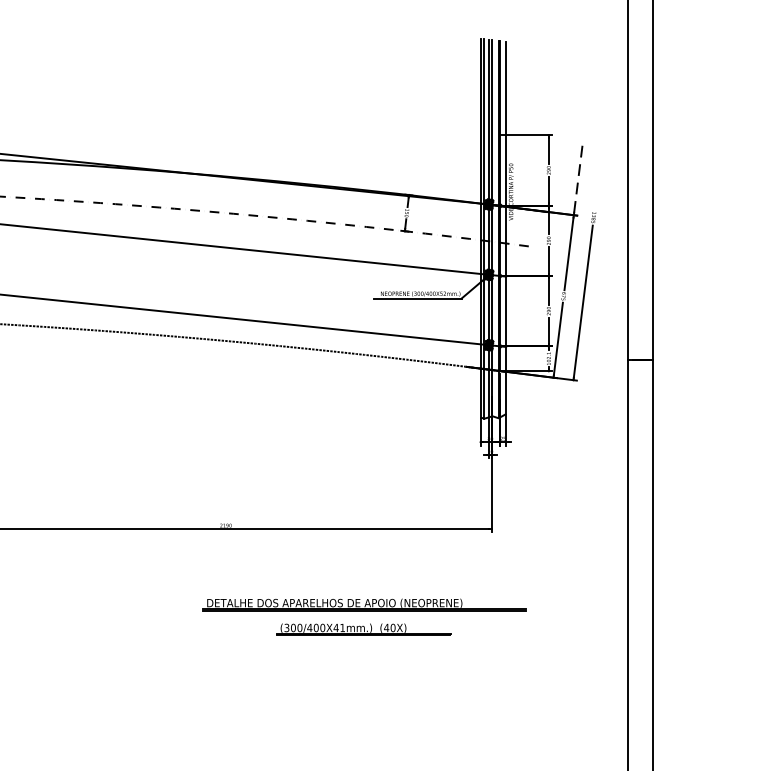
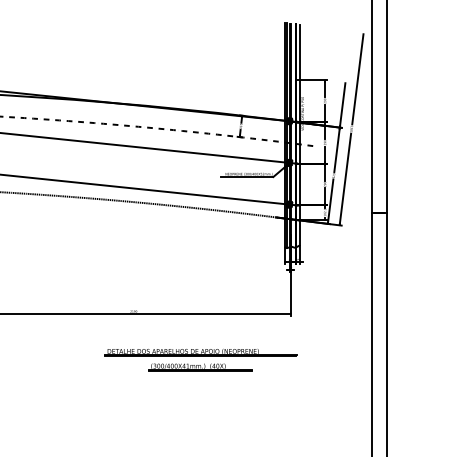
line: (603, 133) -> (357, 79), added
line: (578, 176) -> (342, 104), dashed -> solid
part: (363, 618) -> (200, 360), moved

